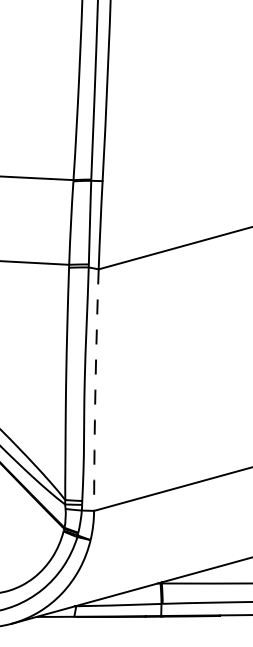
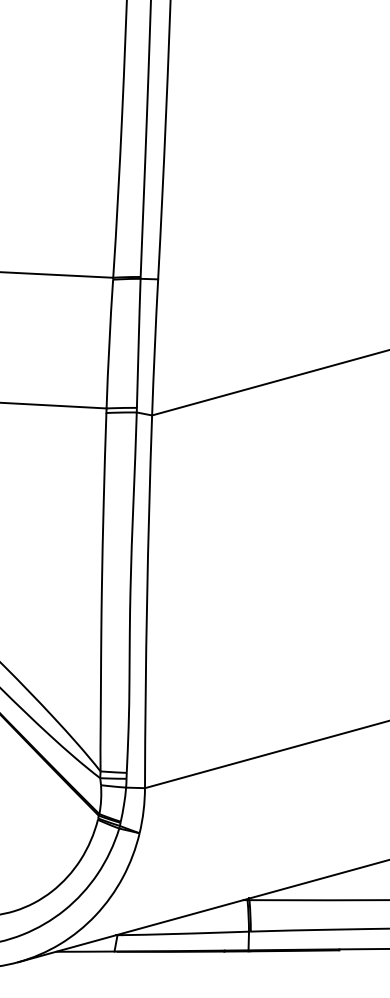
arc: (95, 390) -> (147, 602), dashed -> solid

